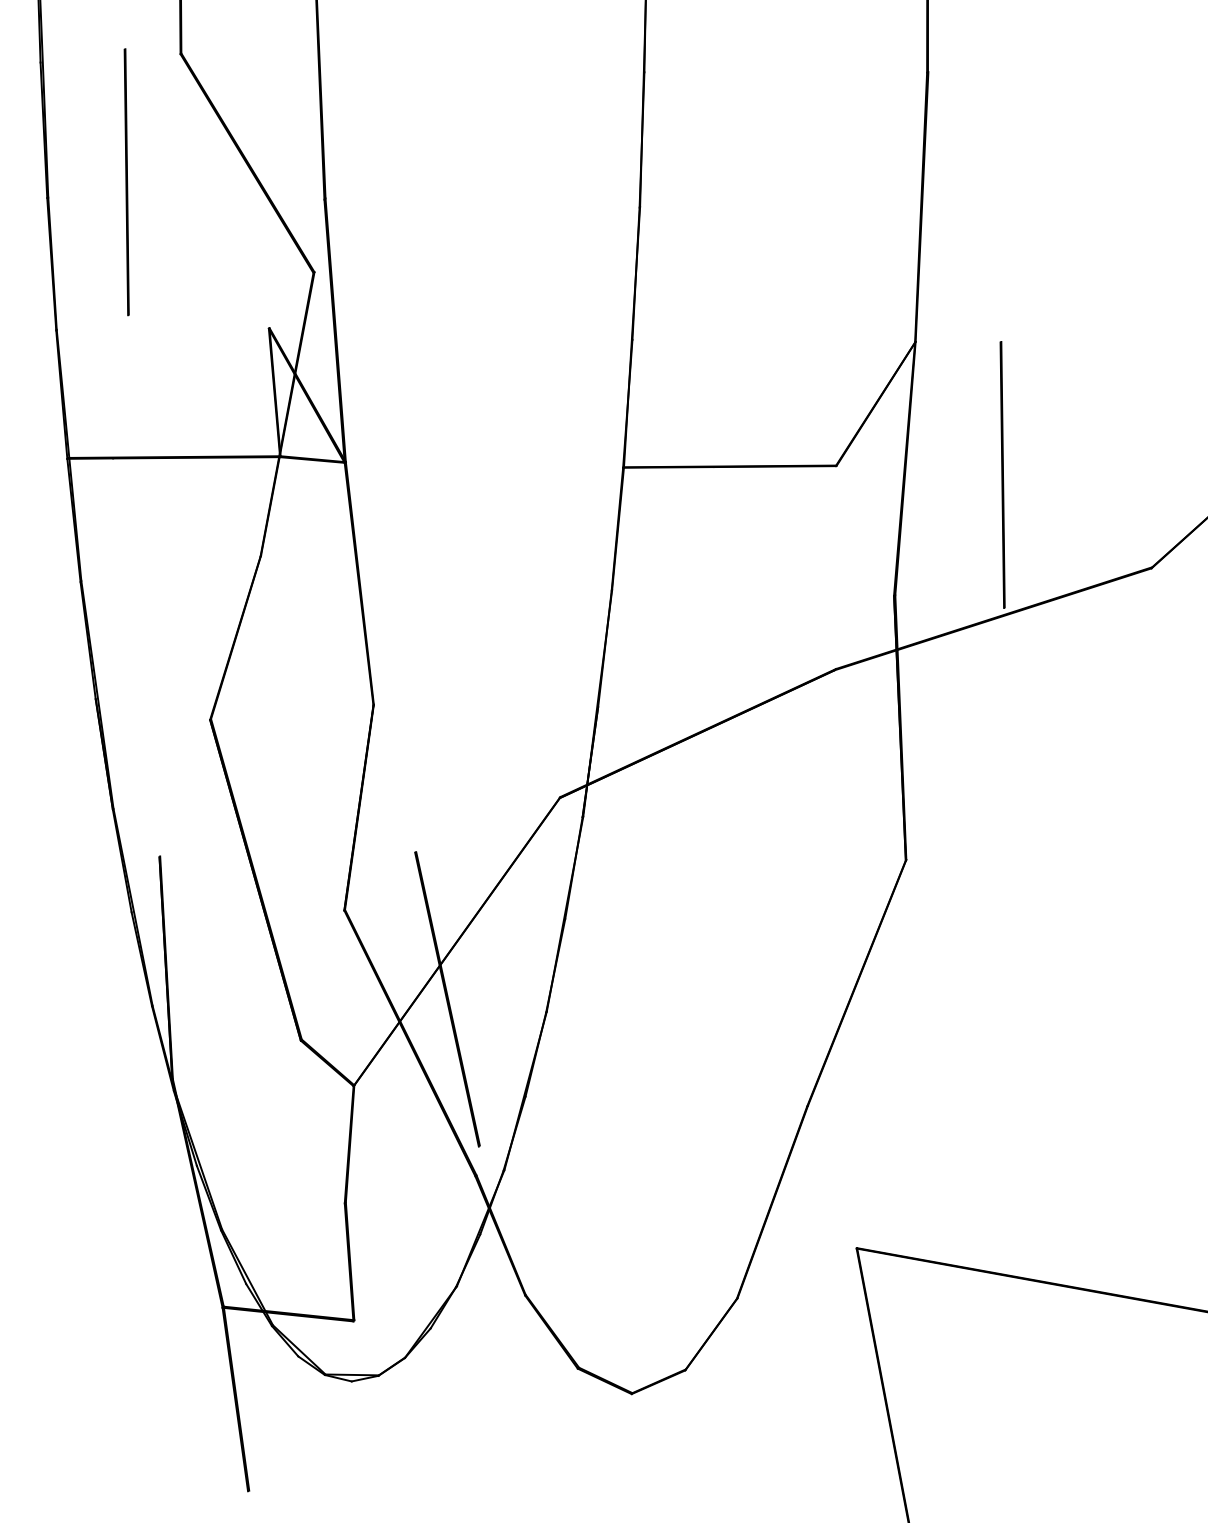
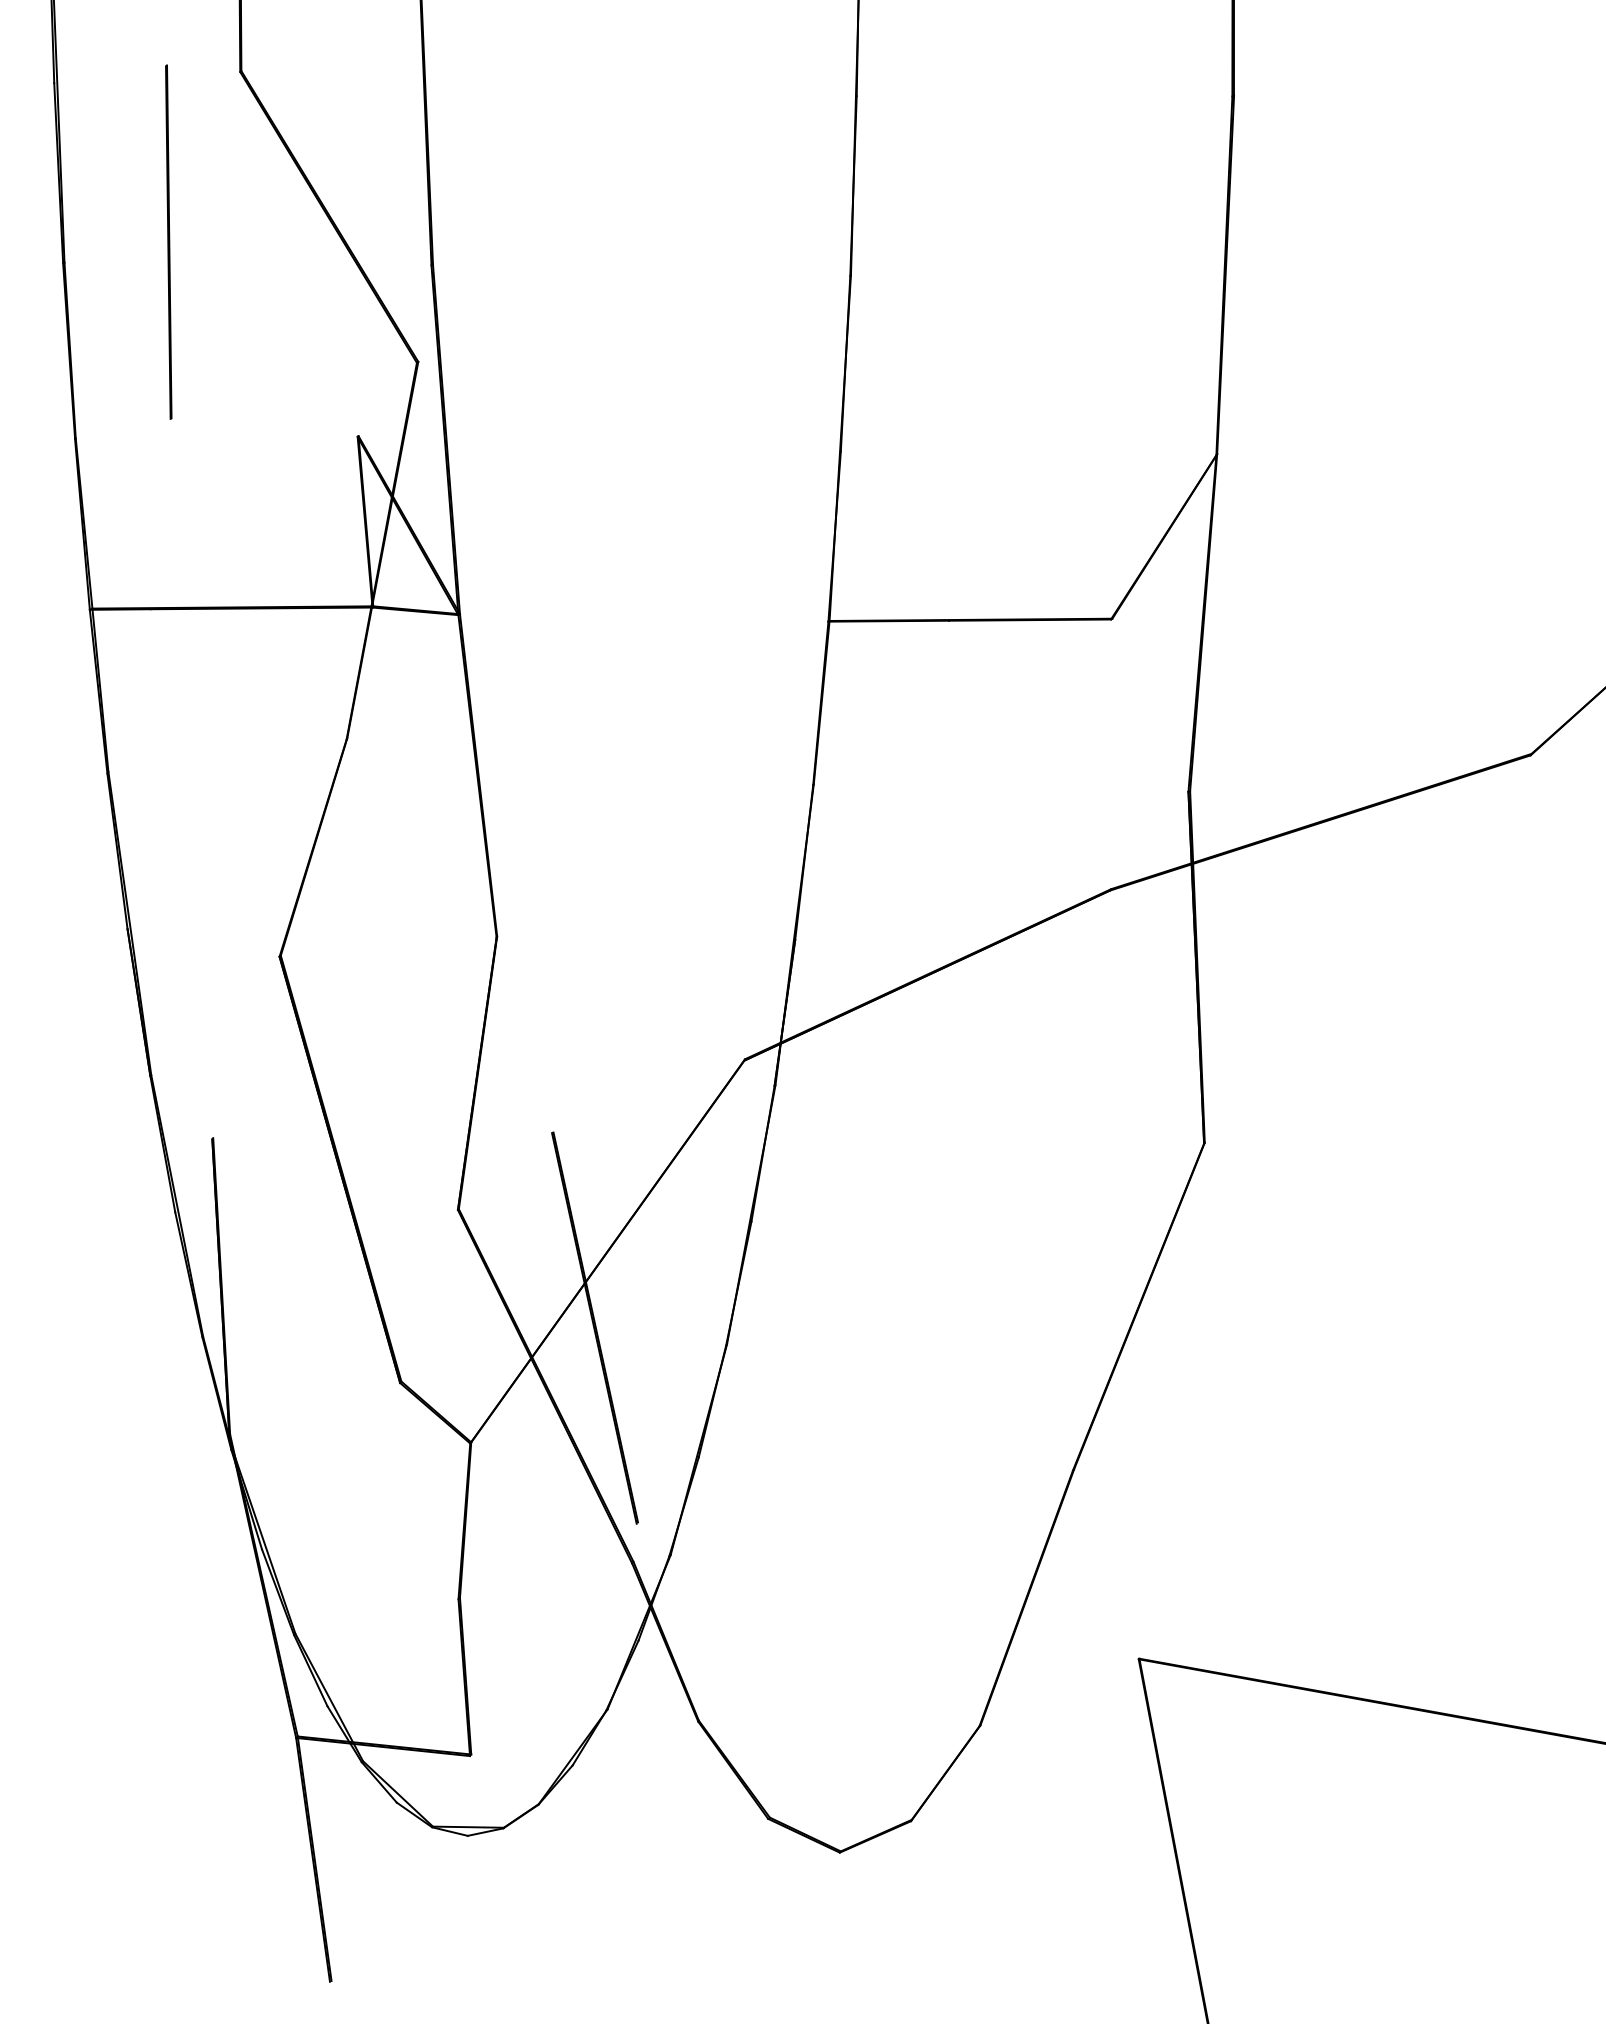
line: (1002, 474) -> (1332, 630), removed

